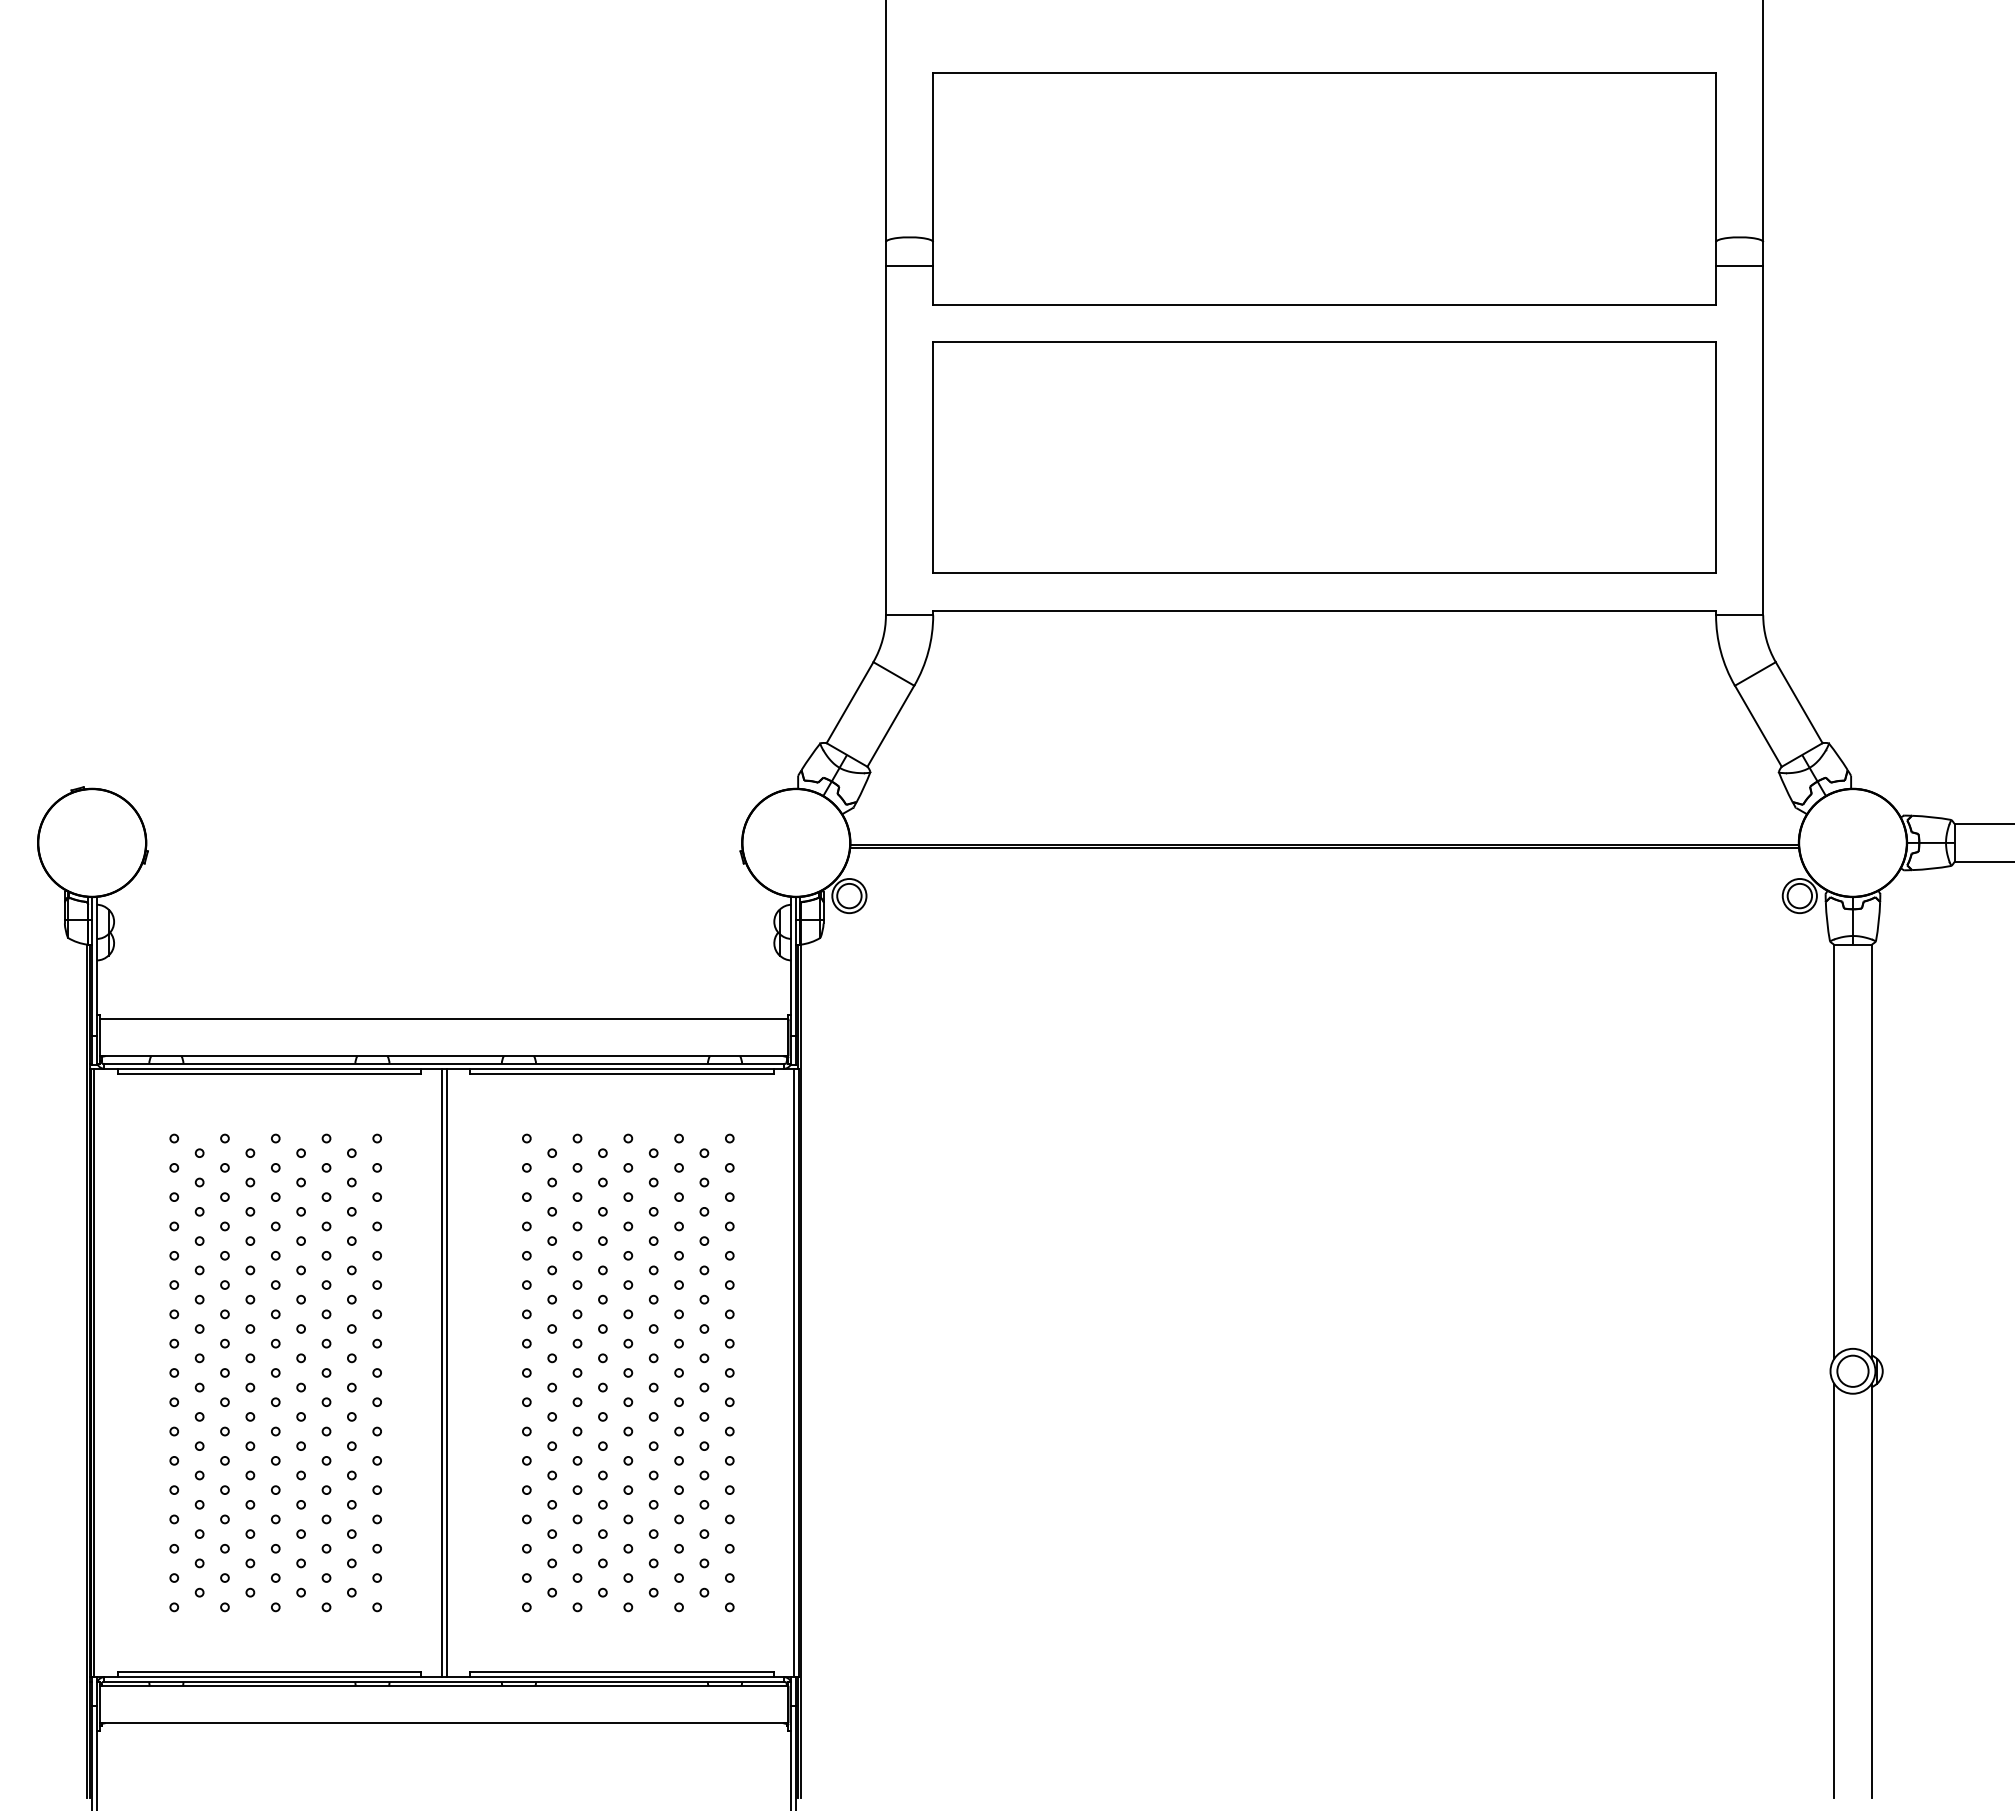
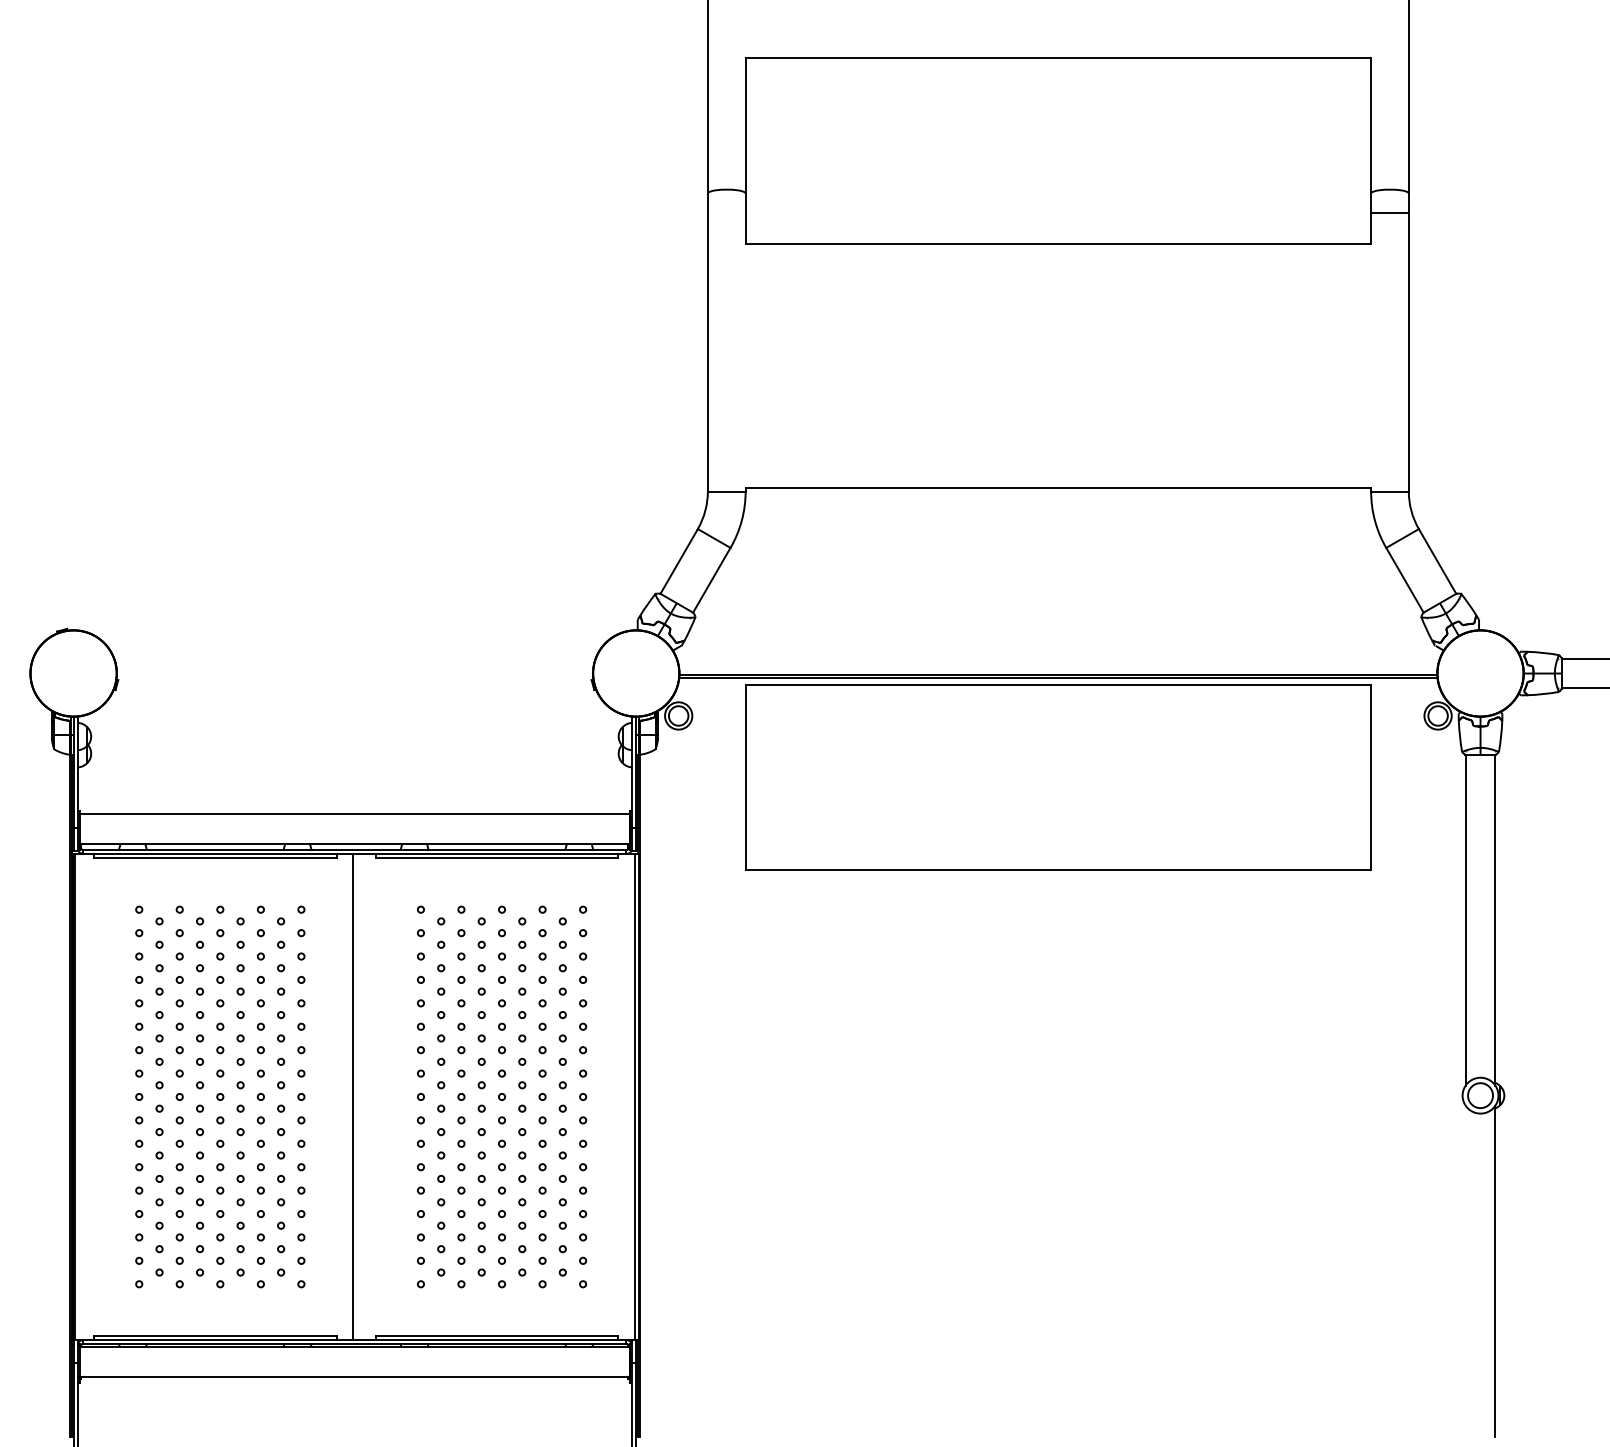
line: (909, 266) -> (726, 212), removed
part: (1324, 457) -> (1058, 777), moved
line: (446, 1372) -> (356, 1096), removed
line: (1834, 1590) -> (1465, 1270), removed

